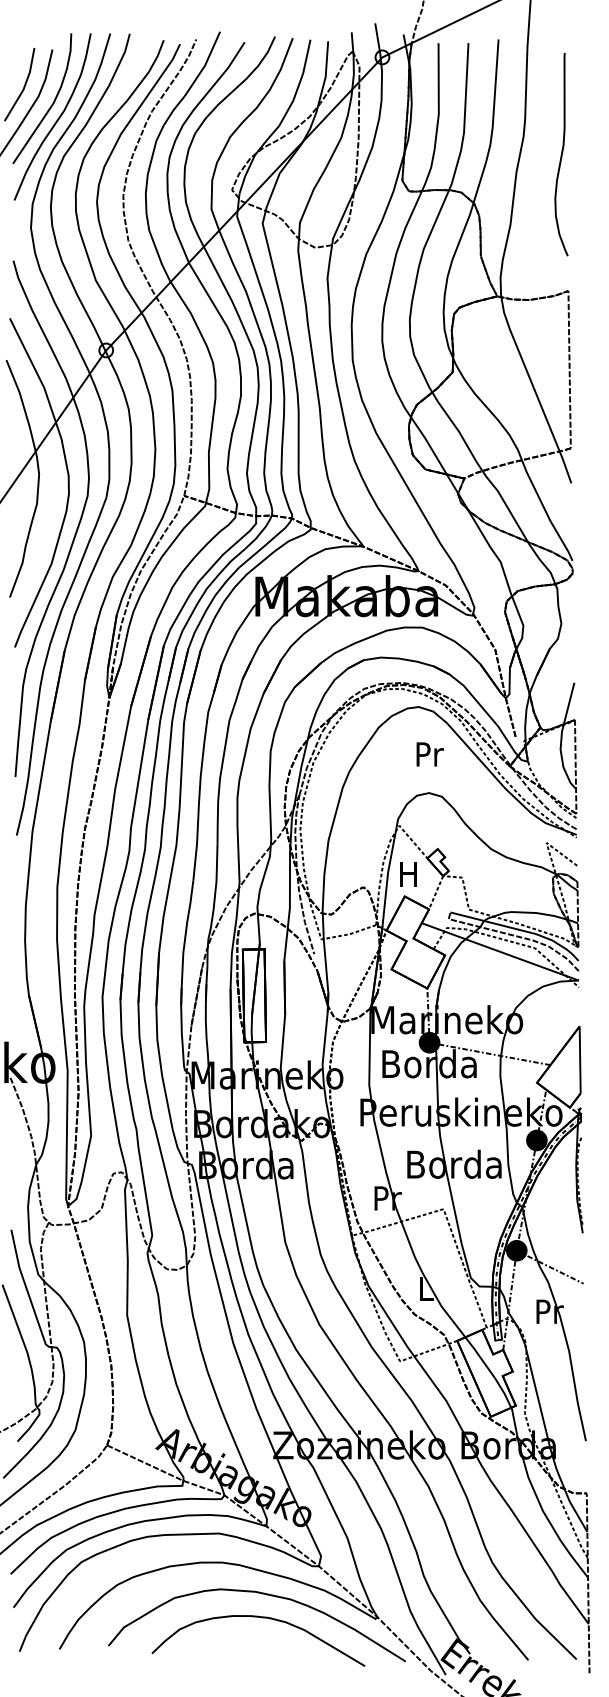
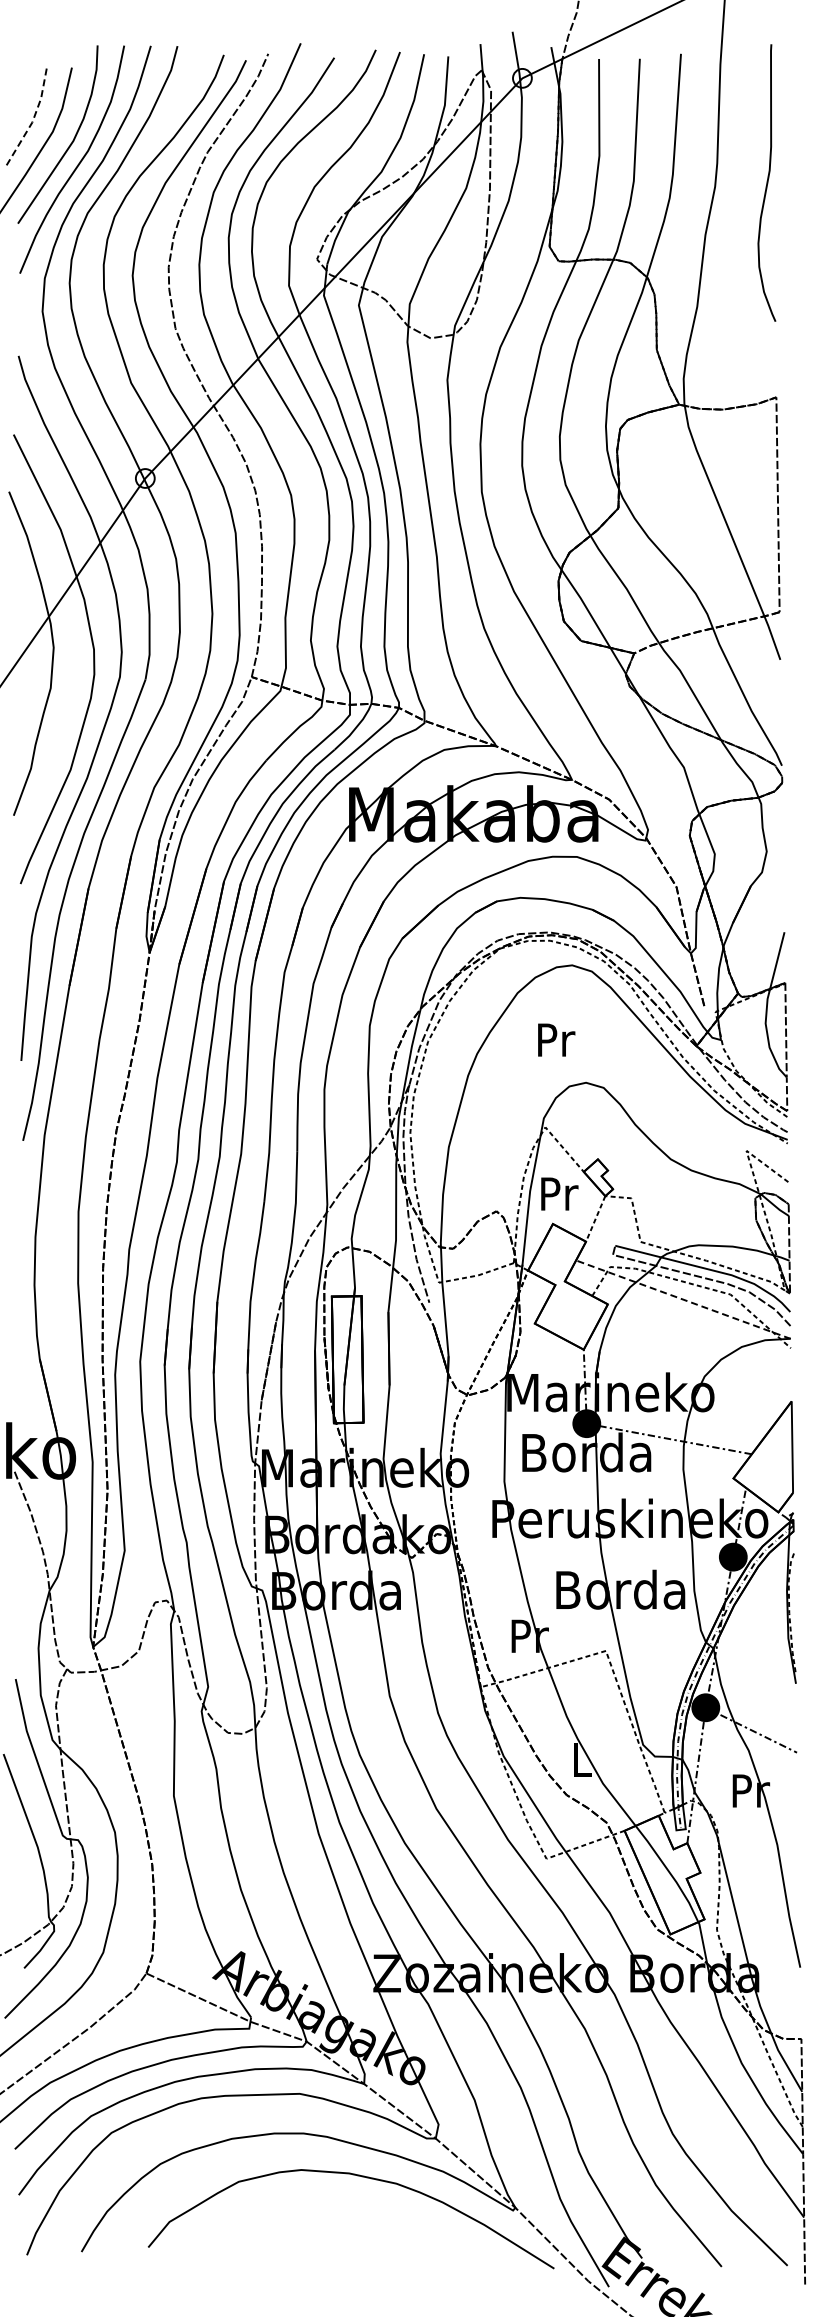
line: (25, 86) -> (34, 117), solid -> dashed
curve: (561, 154) -> (766, 182), moved
text: (430, 754) -> (556, 1039), moved
text: (409, 874) -> (559, 1193), H -> Pr
line: (499, 951) -> (682, 1299), solid -> dashed
curve: (263, 1618) -> (359, 2209), removed

